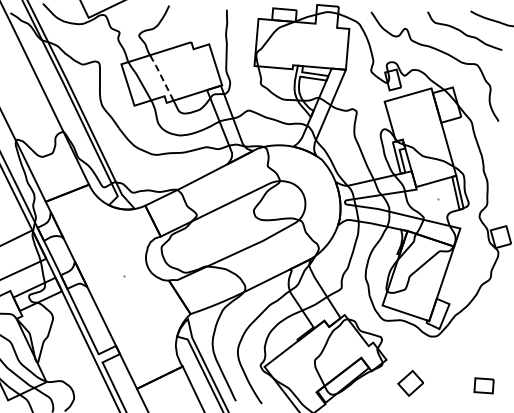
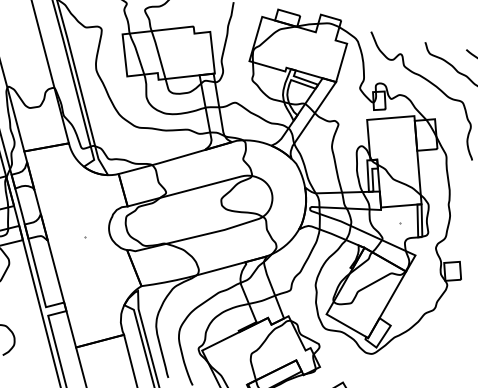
line: (161, 76) -> (158, 53), dashed -> solid

